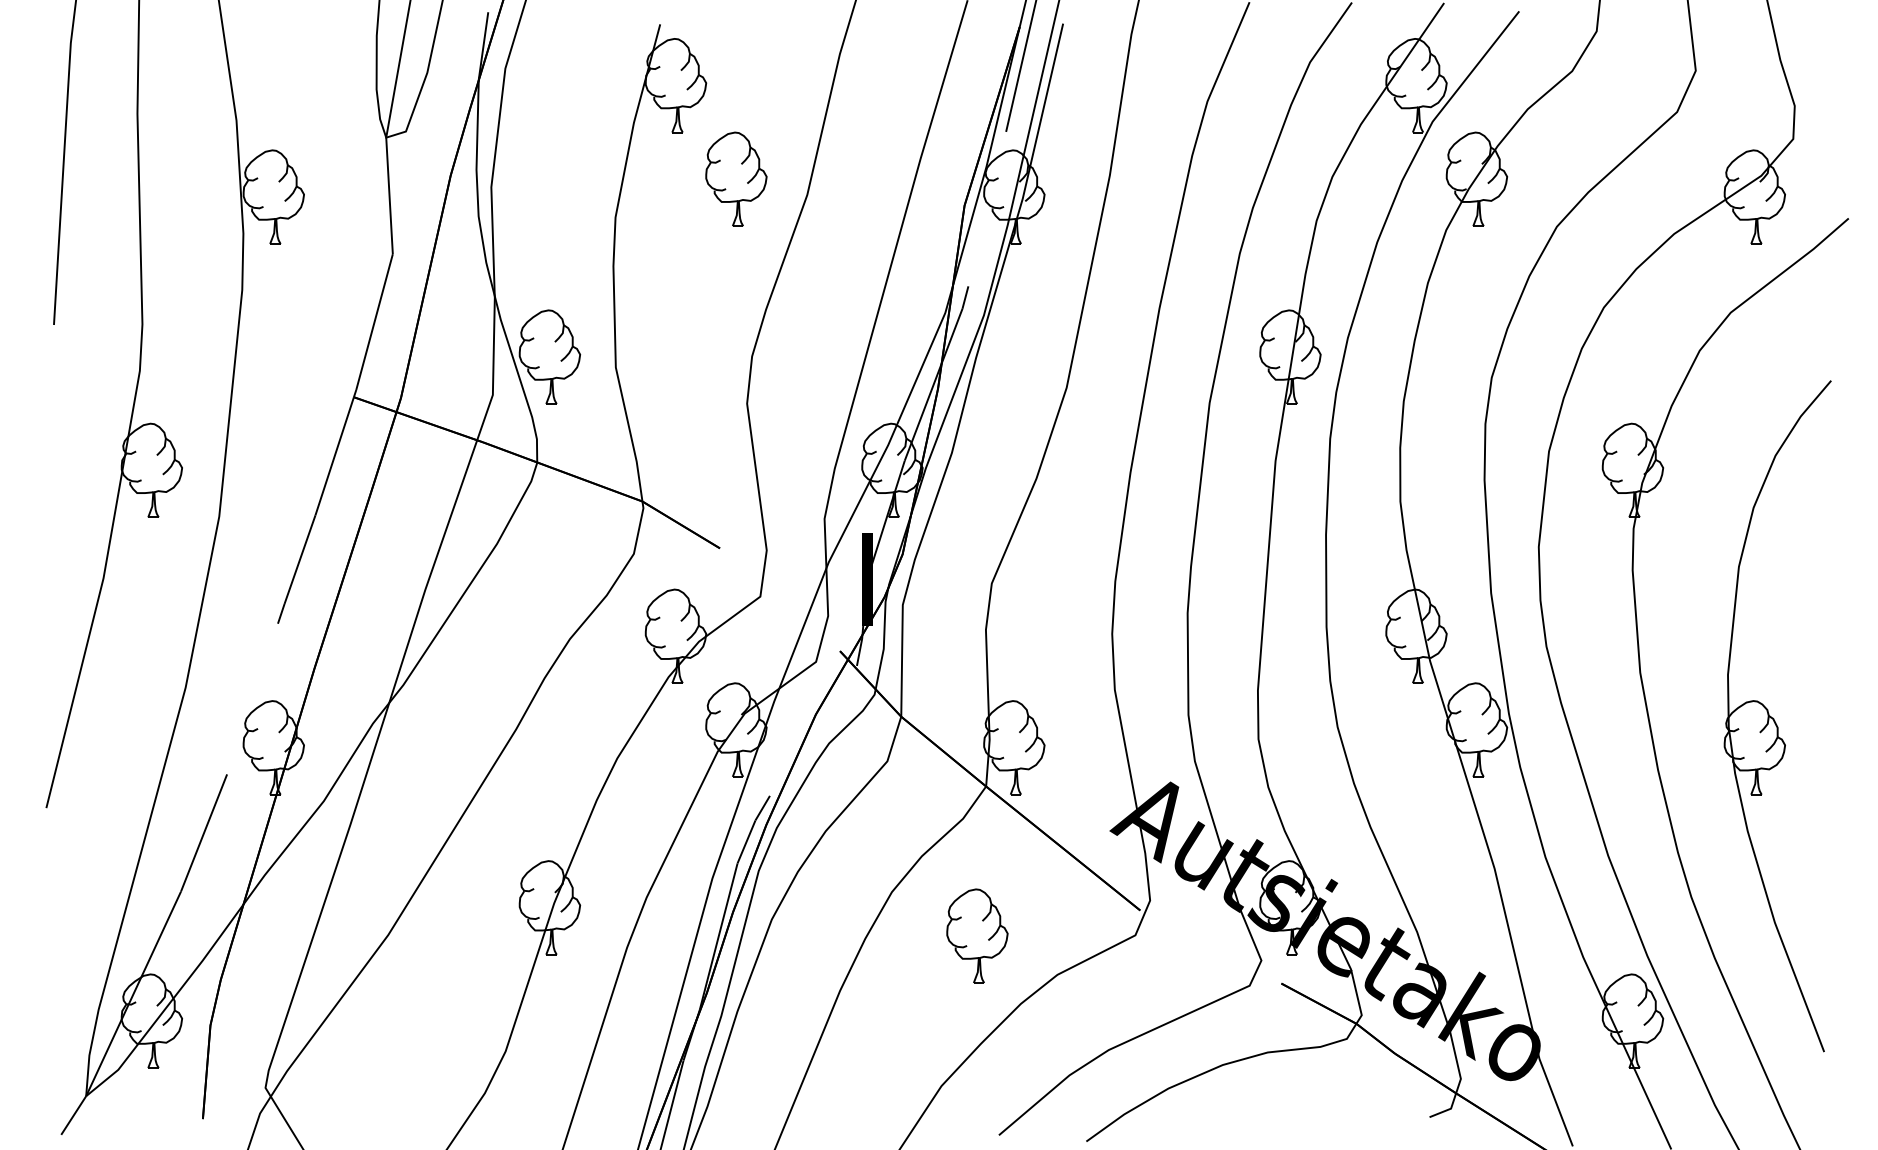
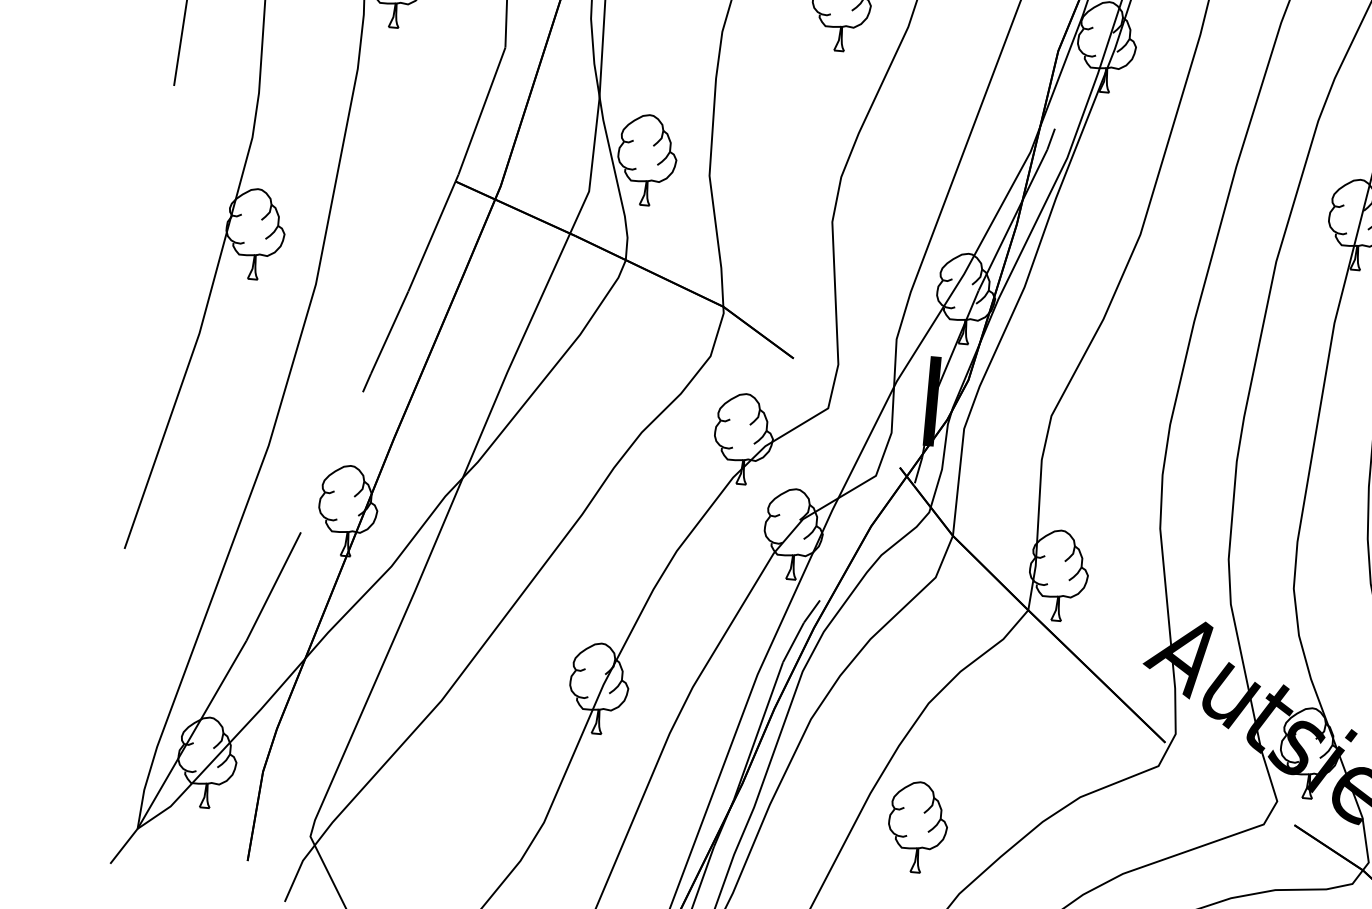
part: (977, 935) -> (917, 826), moved

